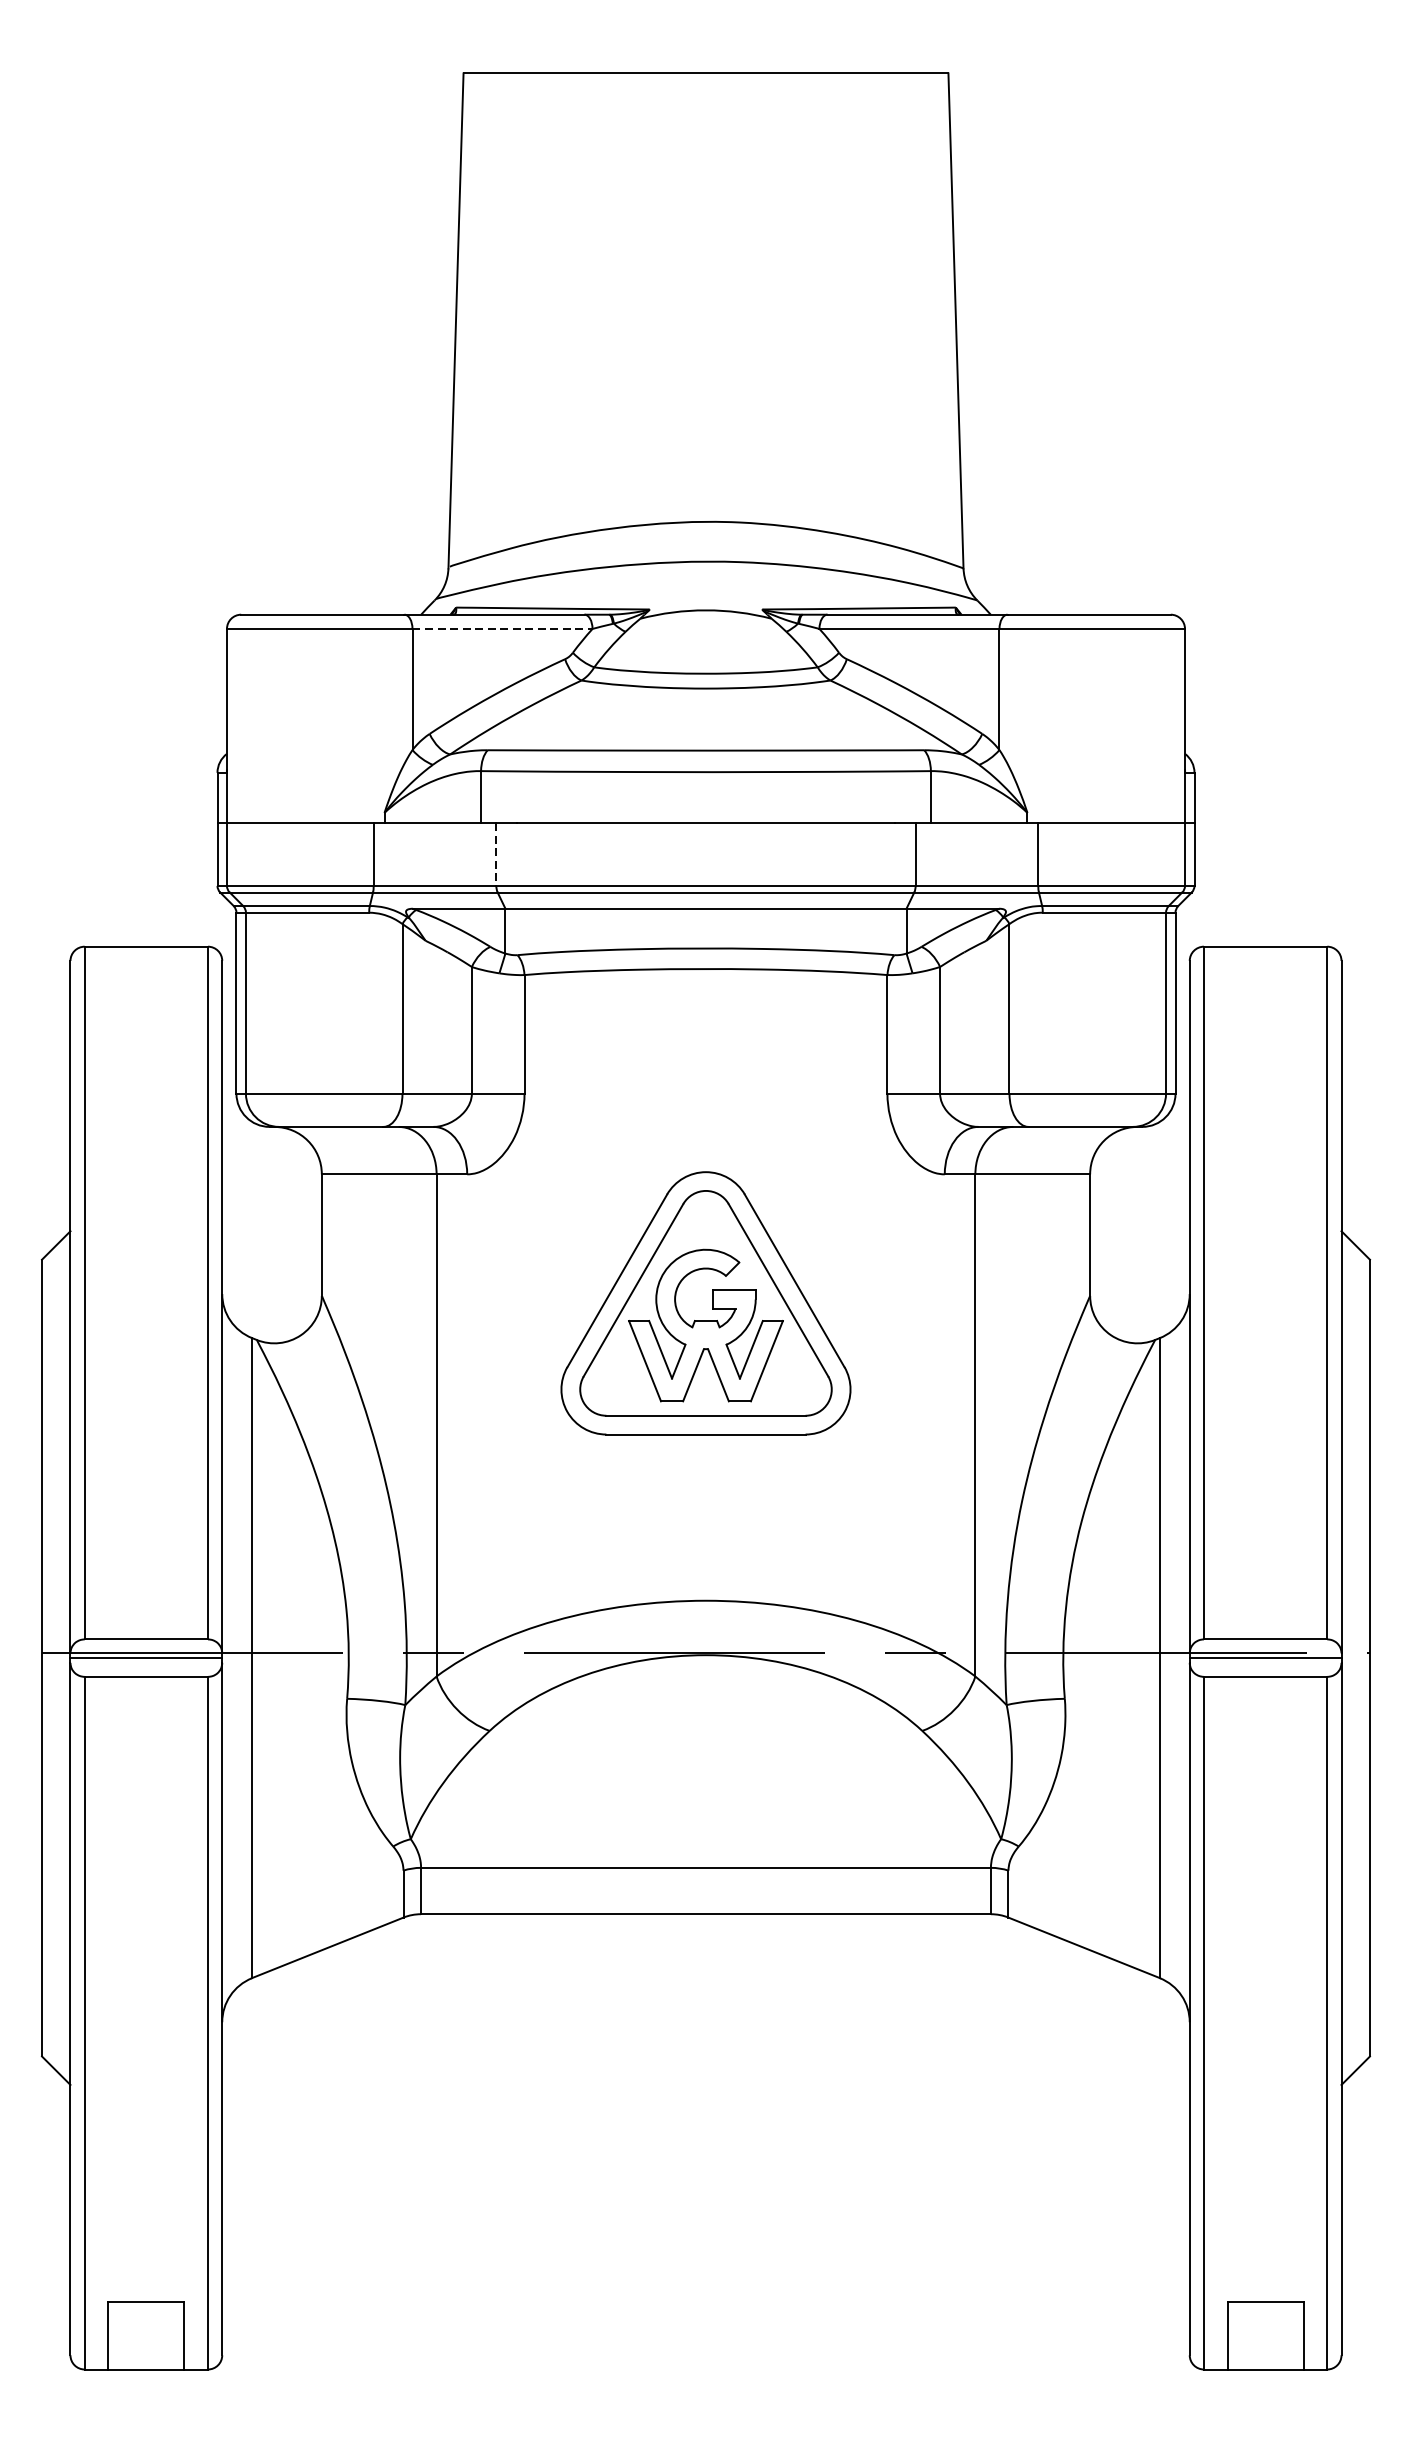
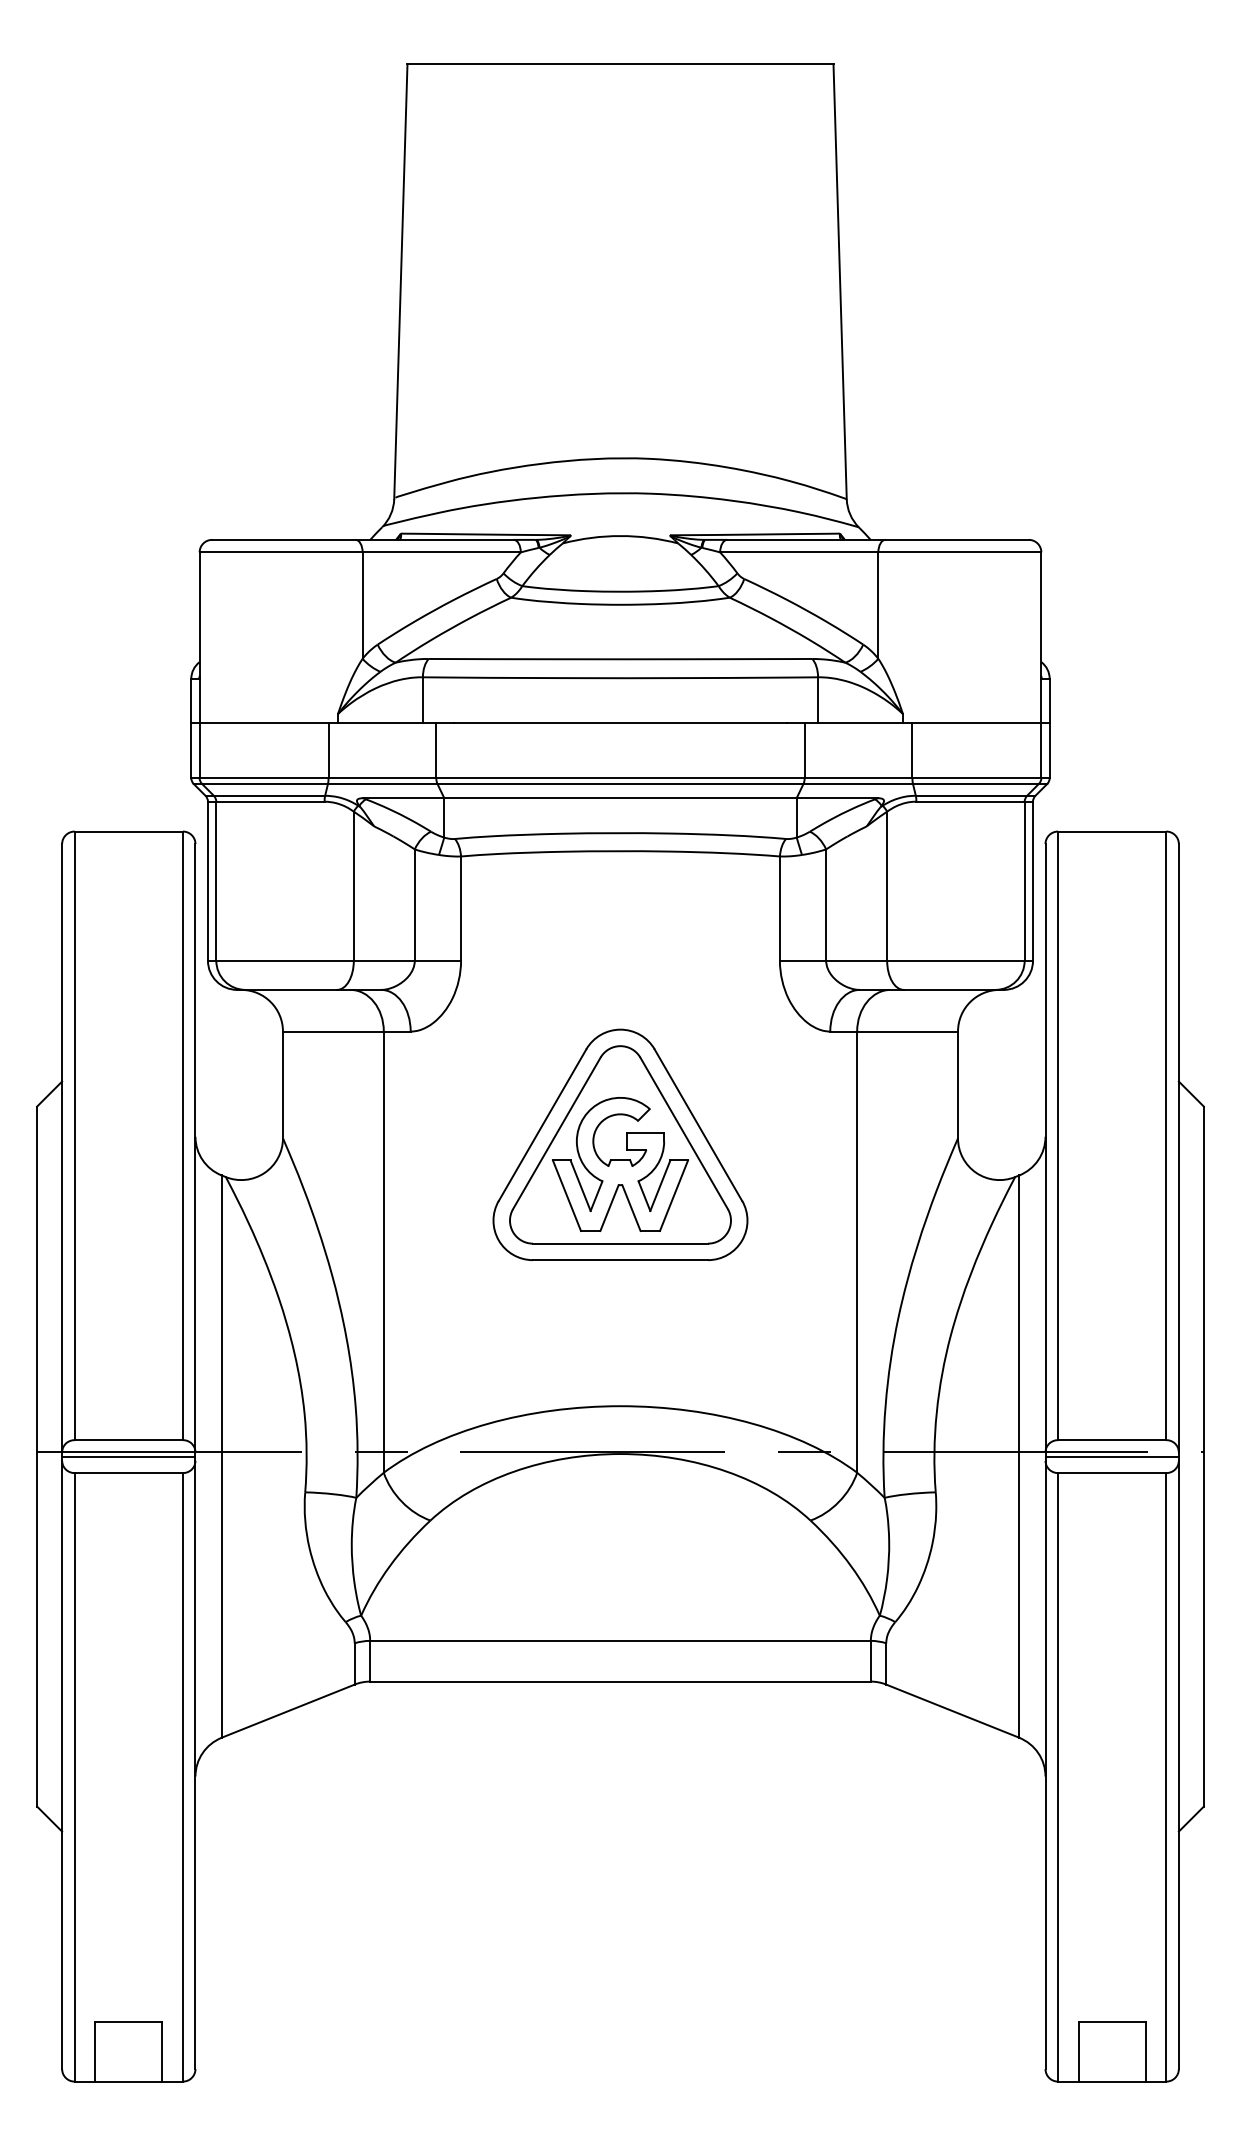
line: (503, 629) -> (442, 552), dashed -> solid
line: (496, 855) -> (436, 751), dashed -> solid

